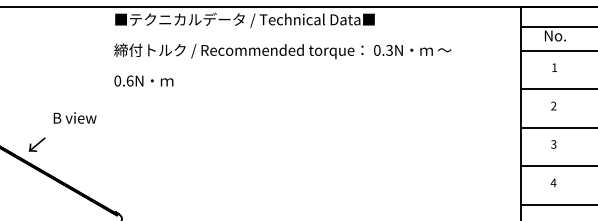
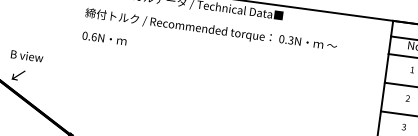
text: (74, 117) -> (26, 55), moved

